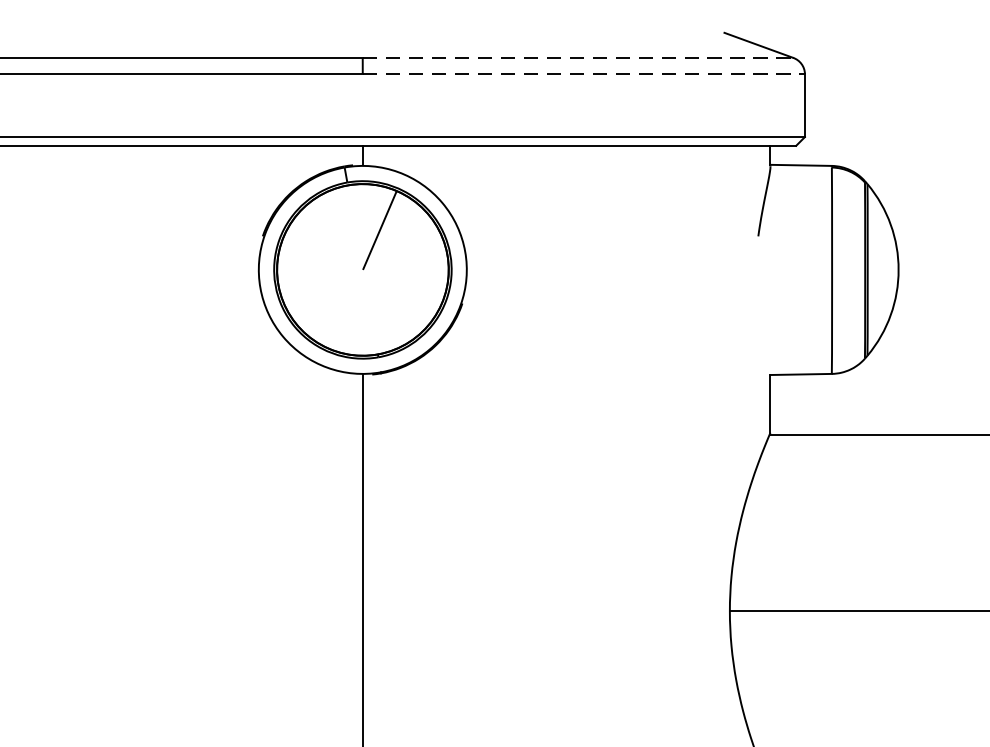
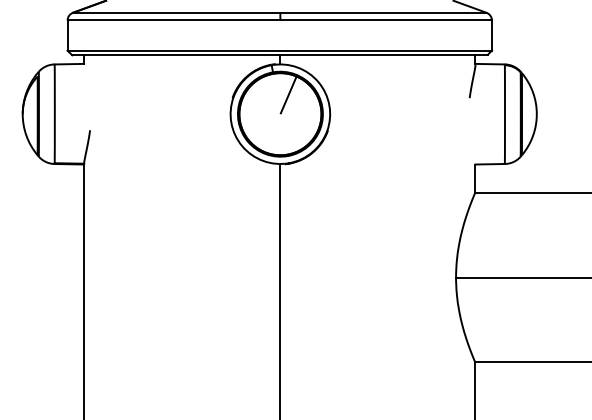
line: (578, 57) -> (383, 12), dashed -> solid
line: (584, 74) -> (386, 20), dashed -> solid

